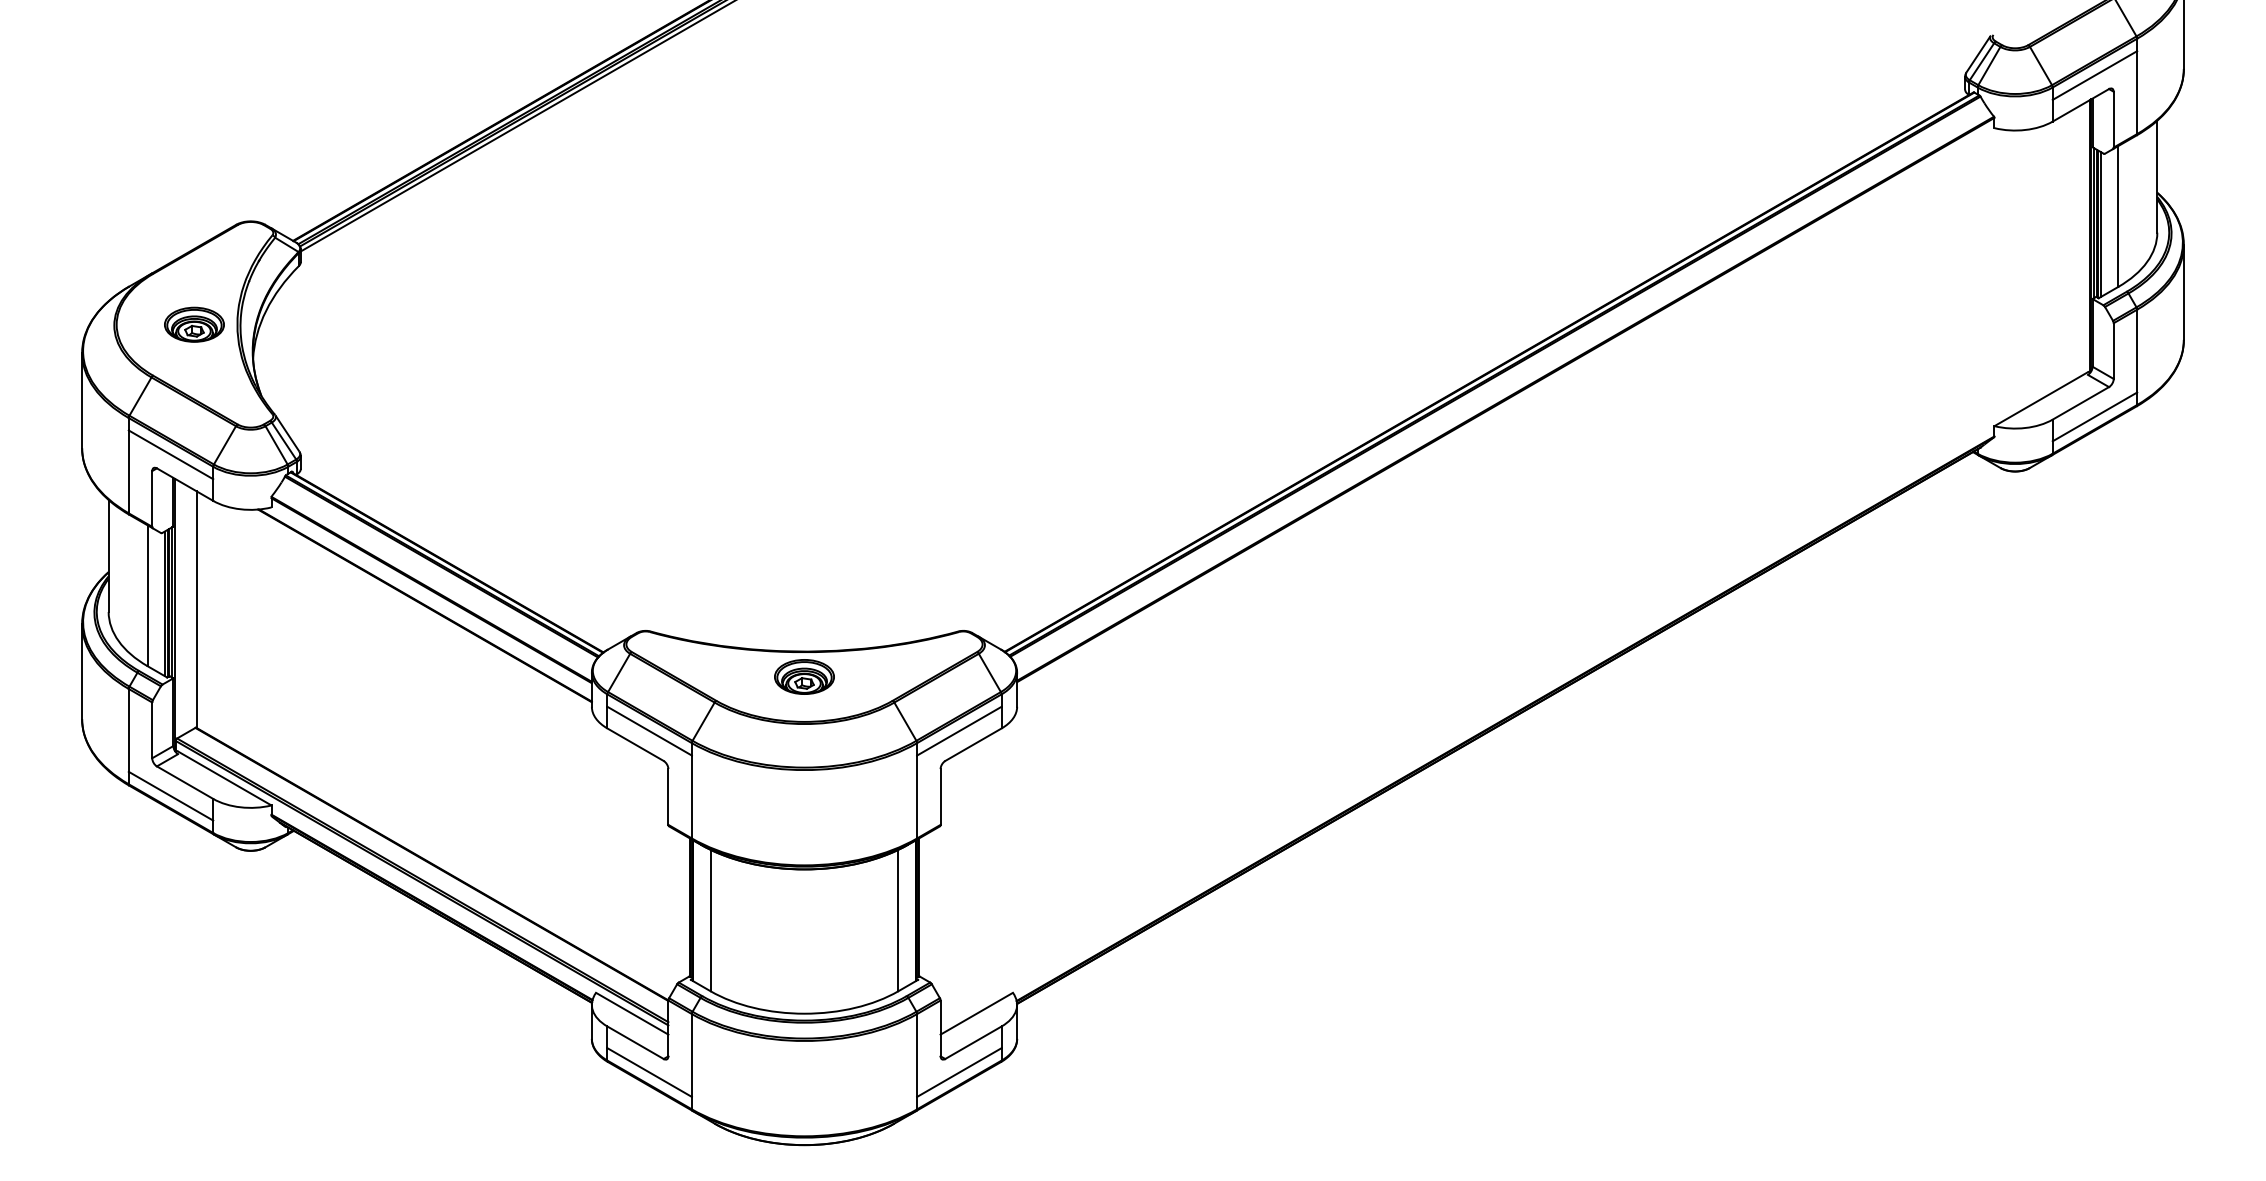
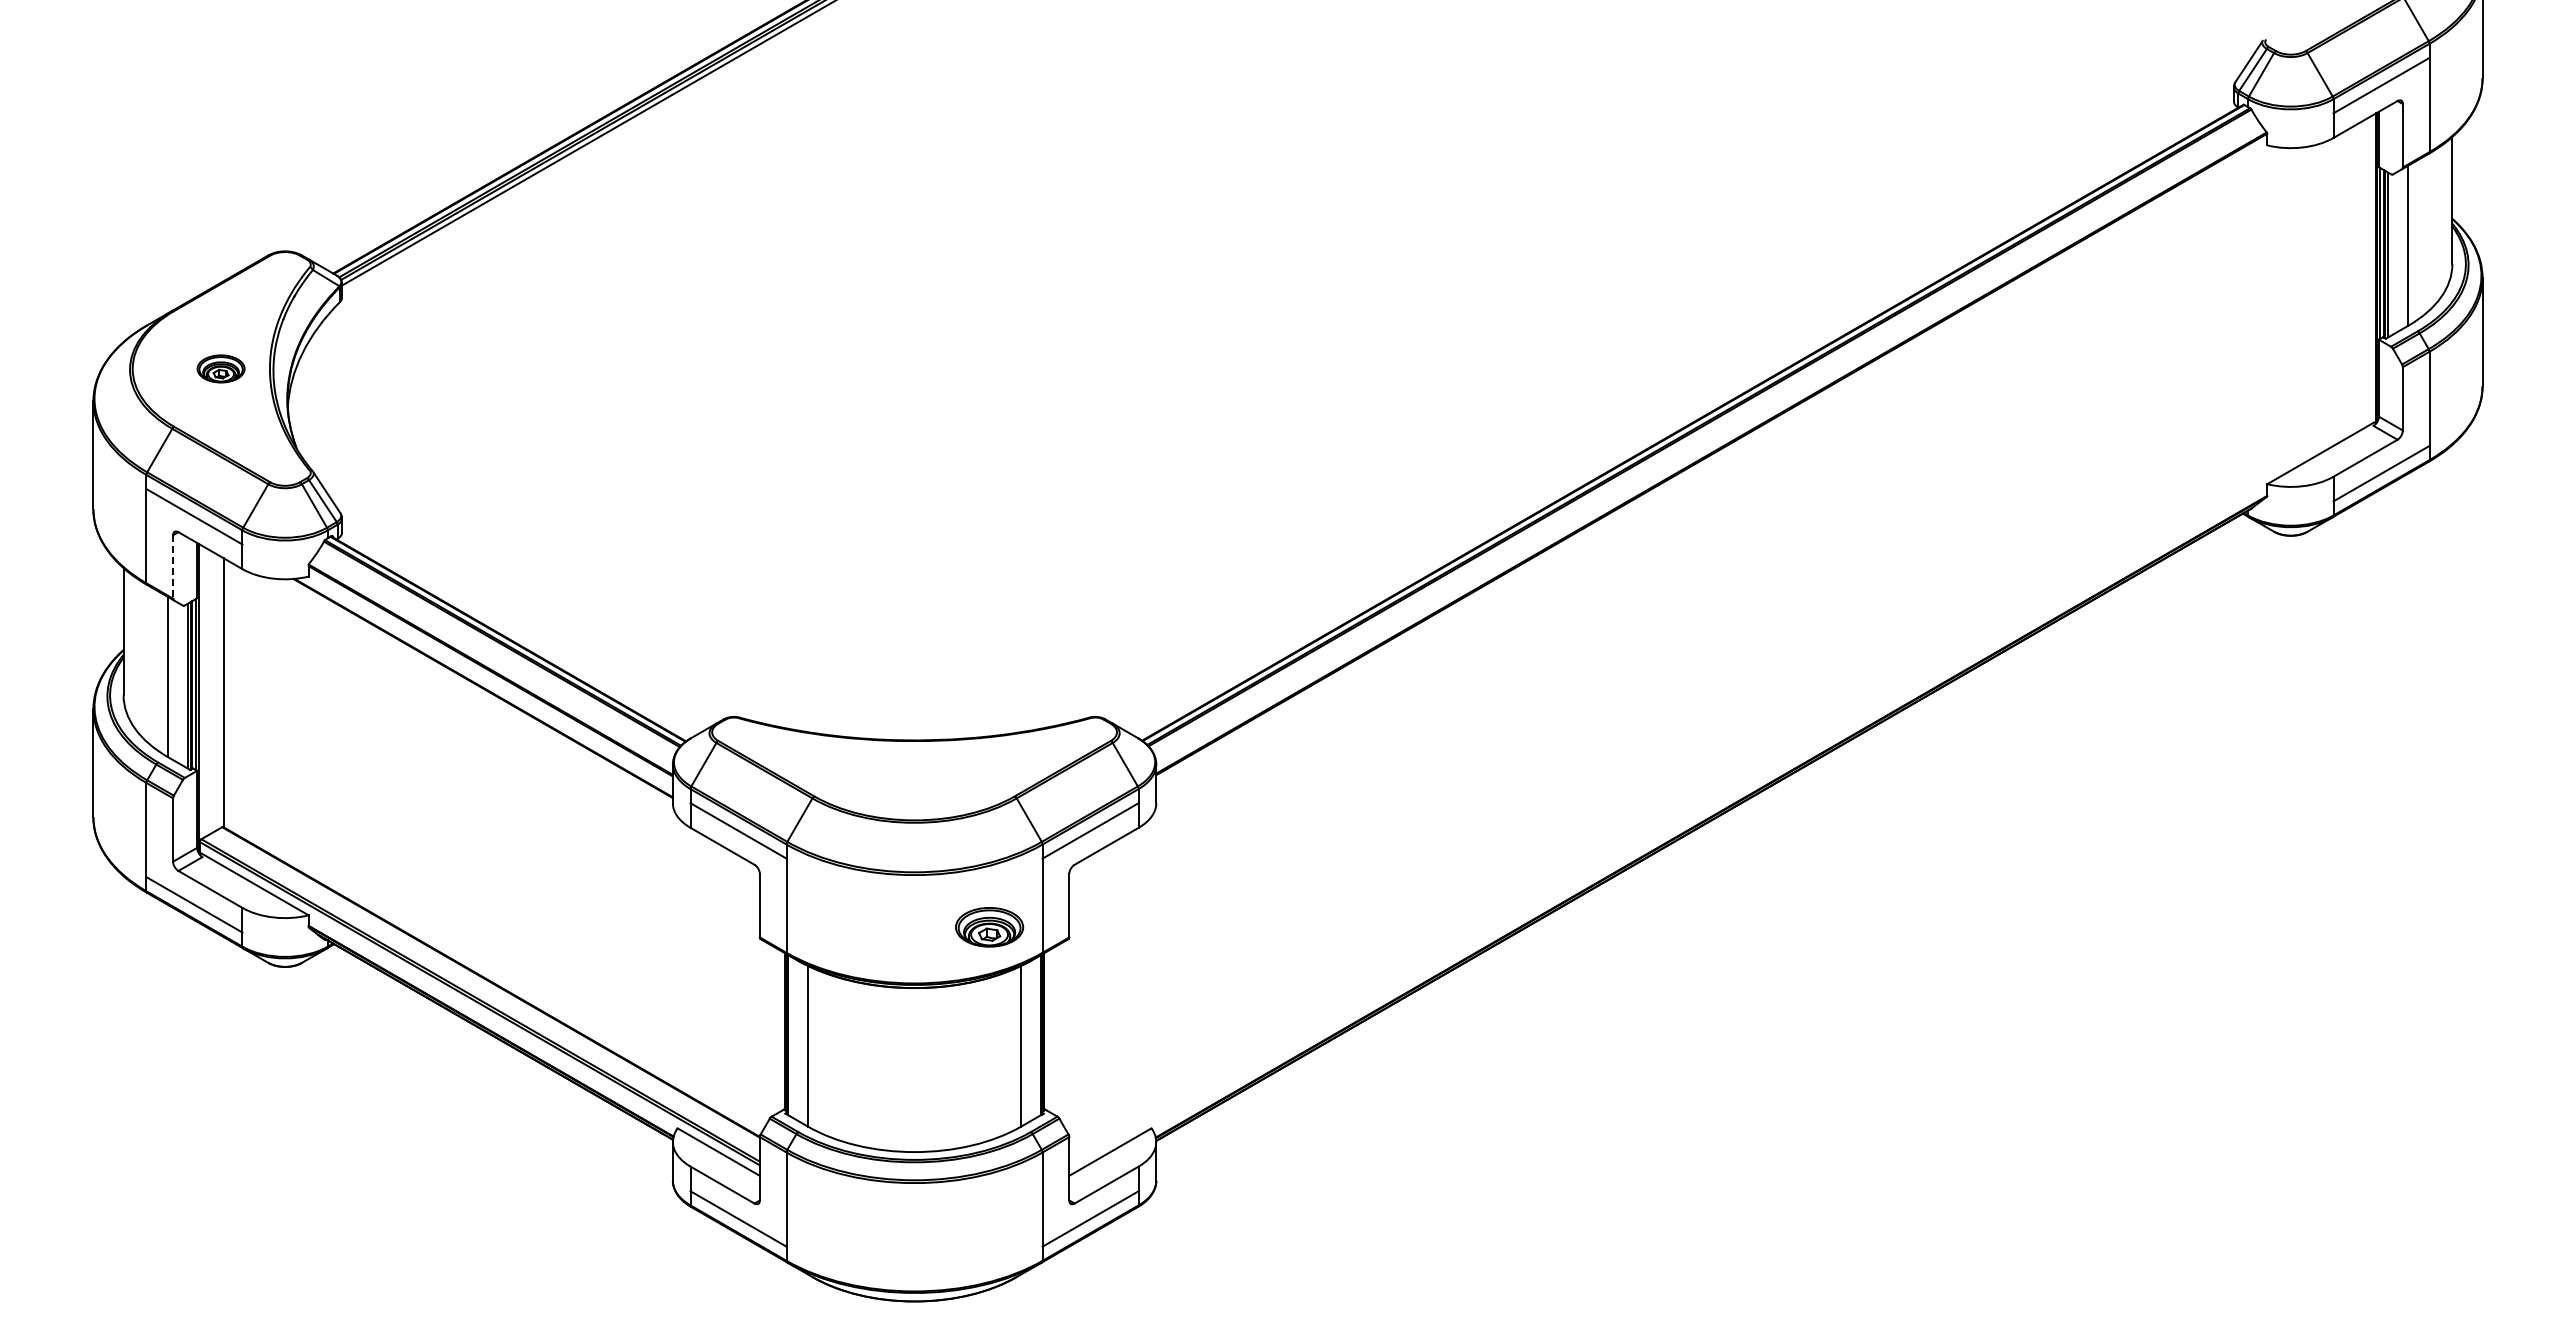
part: (193, 324) -> (220, 368), size x0.7
line: (152, 498) -> (173, 566), solid -> dashed
part: (804, 677) -> (989, 927), moved

